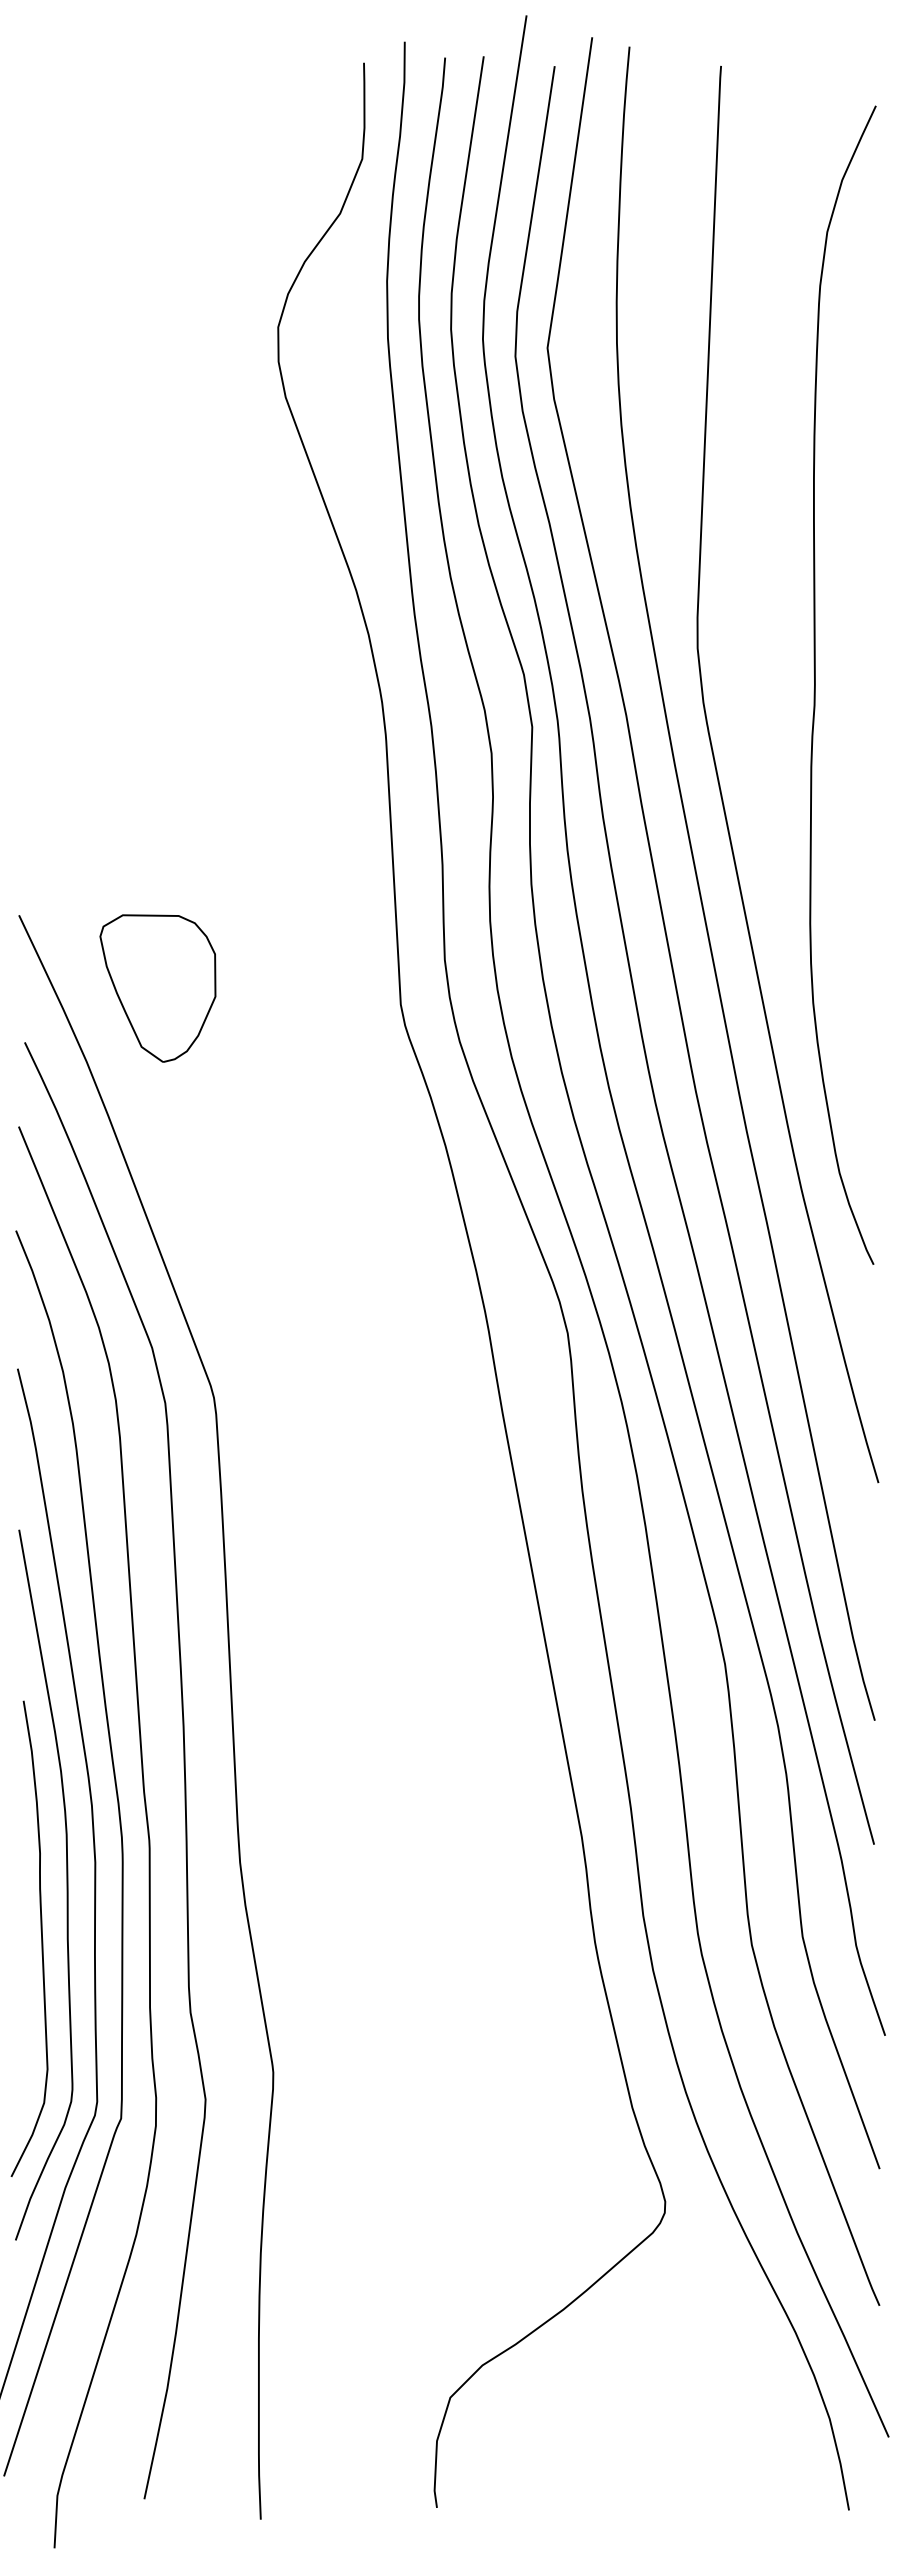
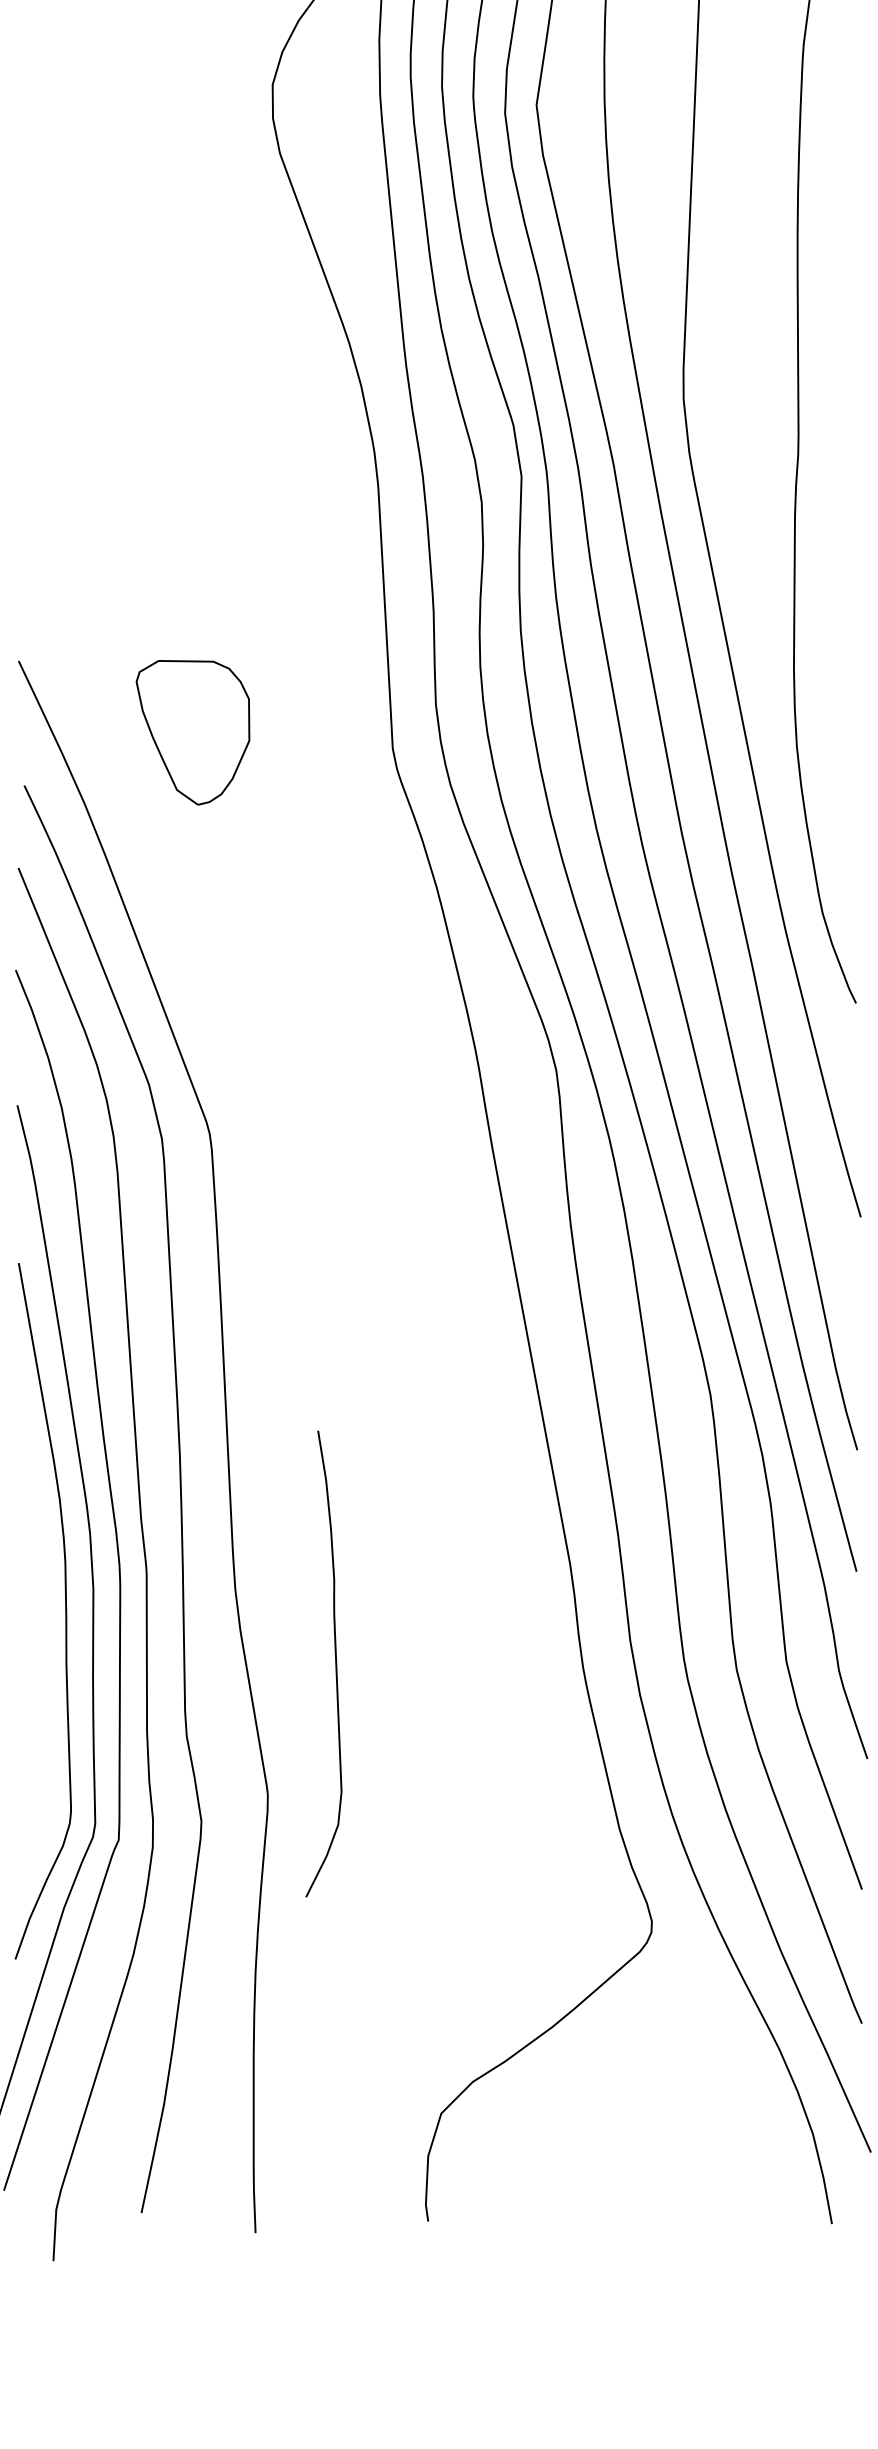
part: (157, 988) -> (192, 732), moved
curve: (41, 1938) -> (335, 1663), moved

